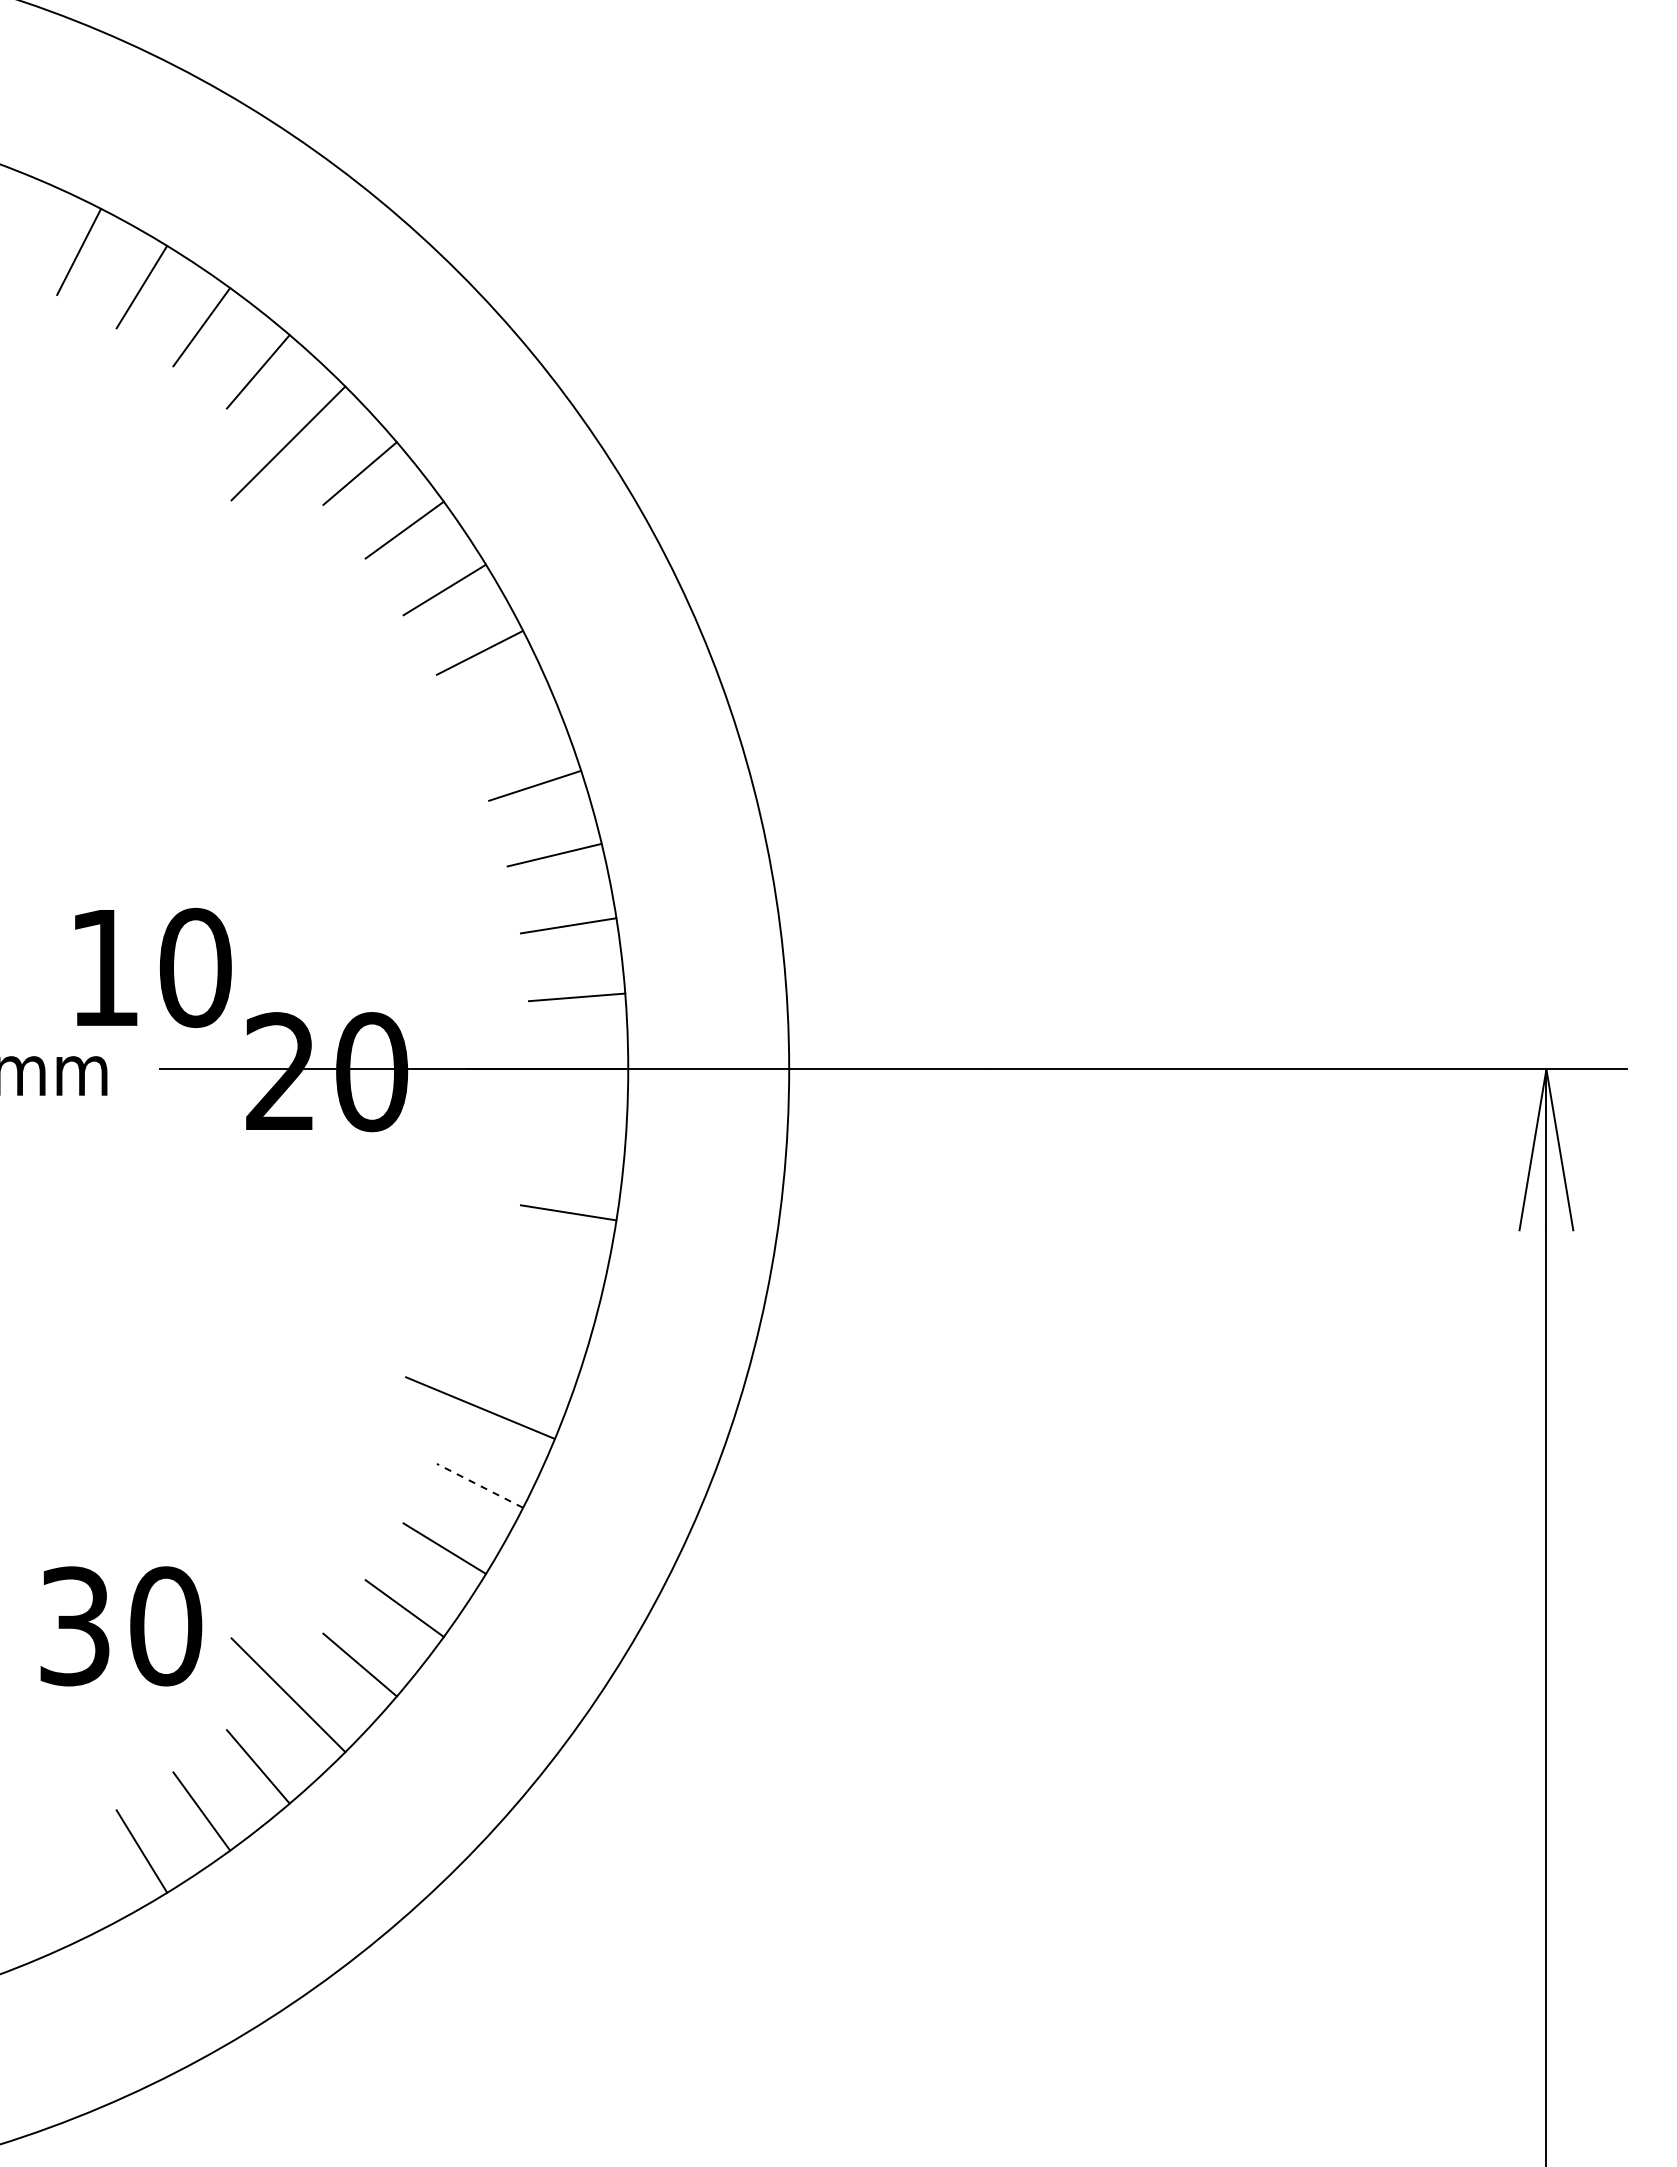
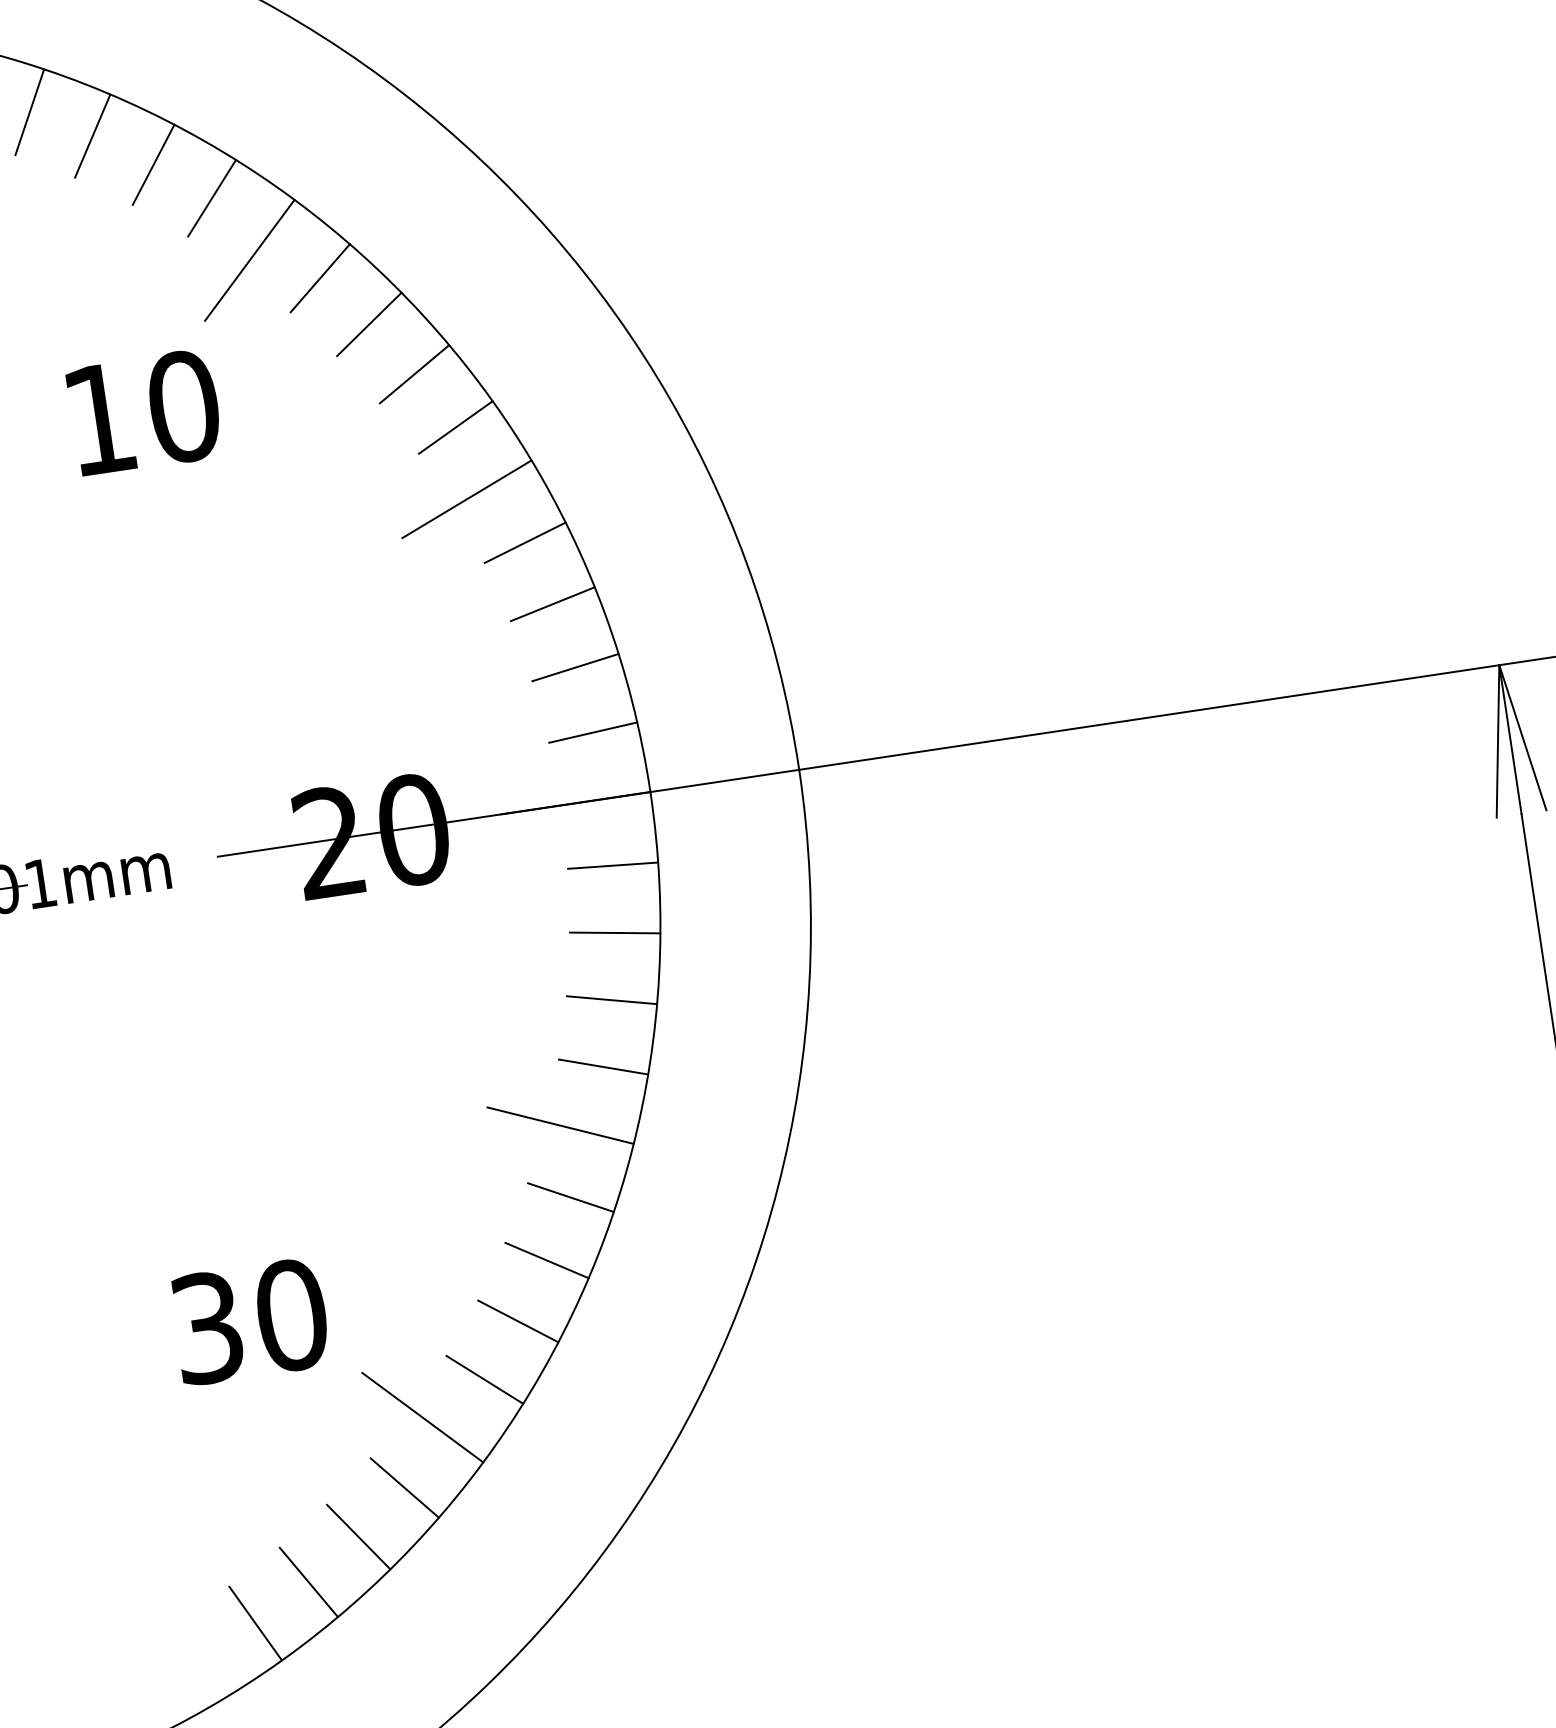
line: (480, 730) -> (467, 499), added
text: (153, 967) -> (144, 412), moved
line: (576, 1141) -> (612, 865), added
line: (554, 1283) -> (611, 1000), added
line: (535, 1352) -> (603, 1066), added
line: (479, 1485) -> (570, 1197), dashed -> solid
text: (121, 1626) -> (250, 1321), moved
line: (79, 1886) -> (256, 1623), added

